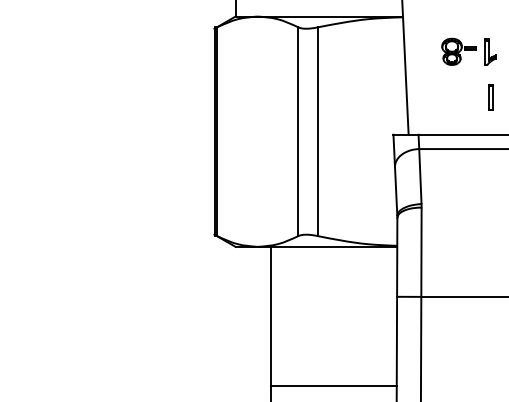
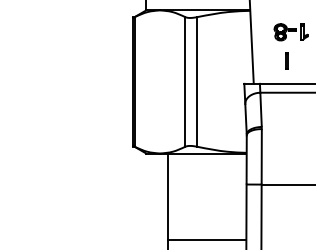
line: (490, 97) -> (286, 60), moved

